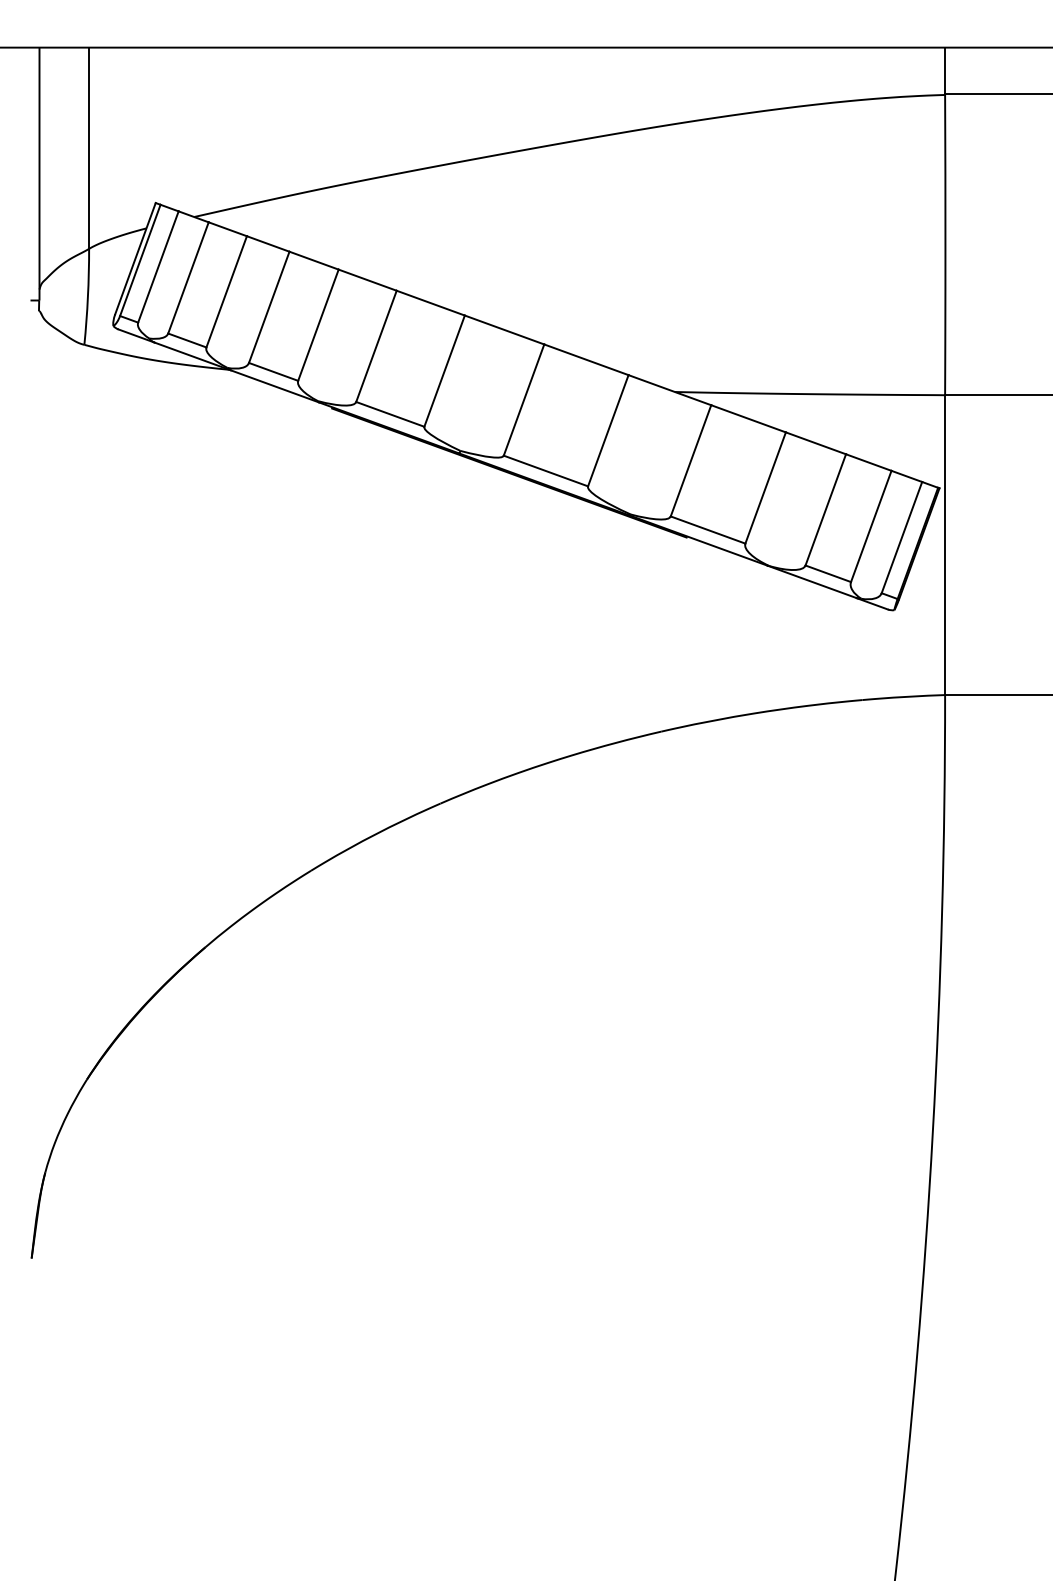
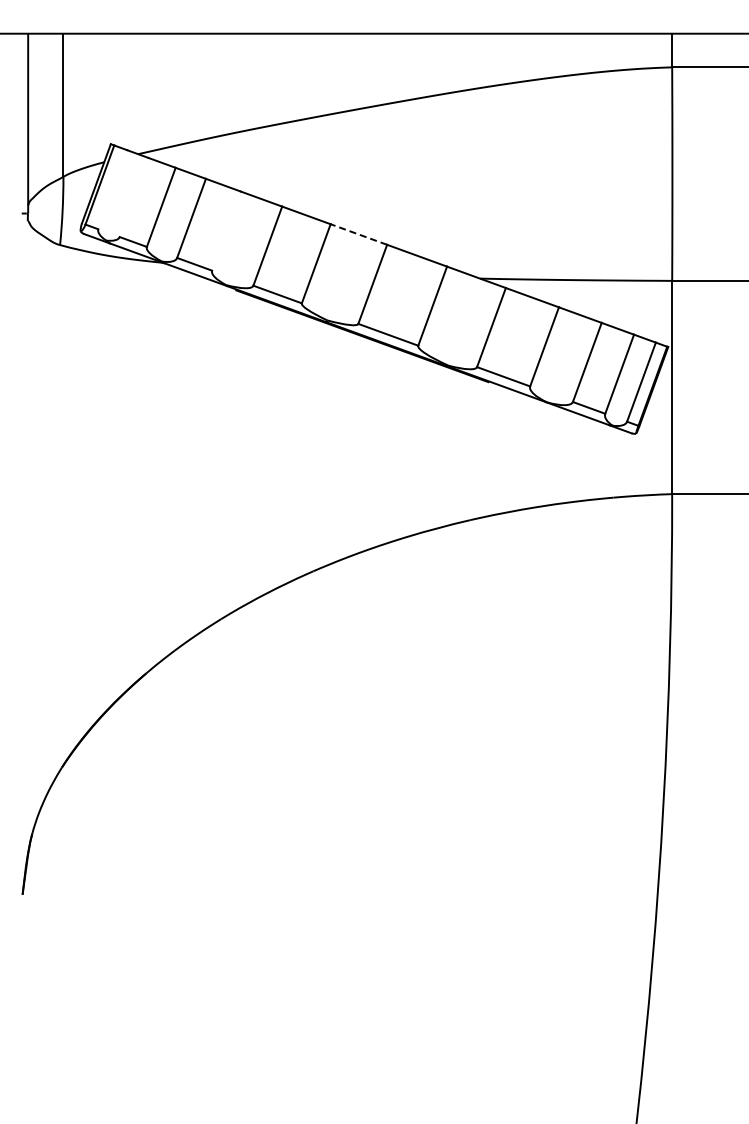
line: (158, 266) -> (112, 189), removed
line: (187, 277) -> (133, 197), removed
line: (318, 324) -> (226, 230), removed
line: (504, 329) -> (358, 234), solid -> dashed

